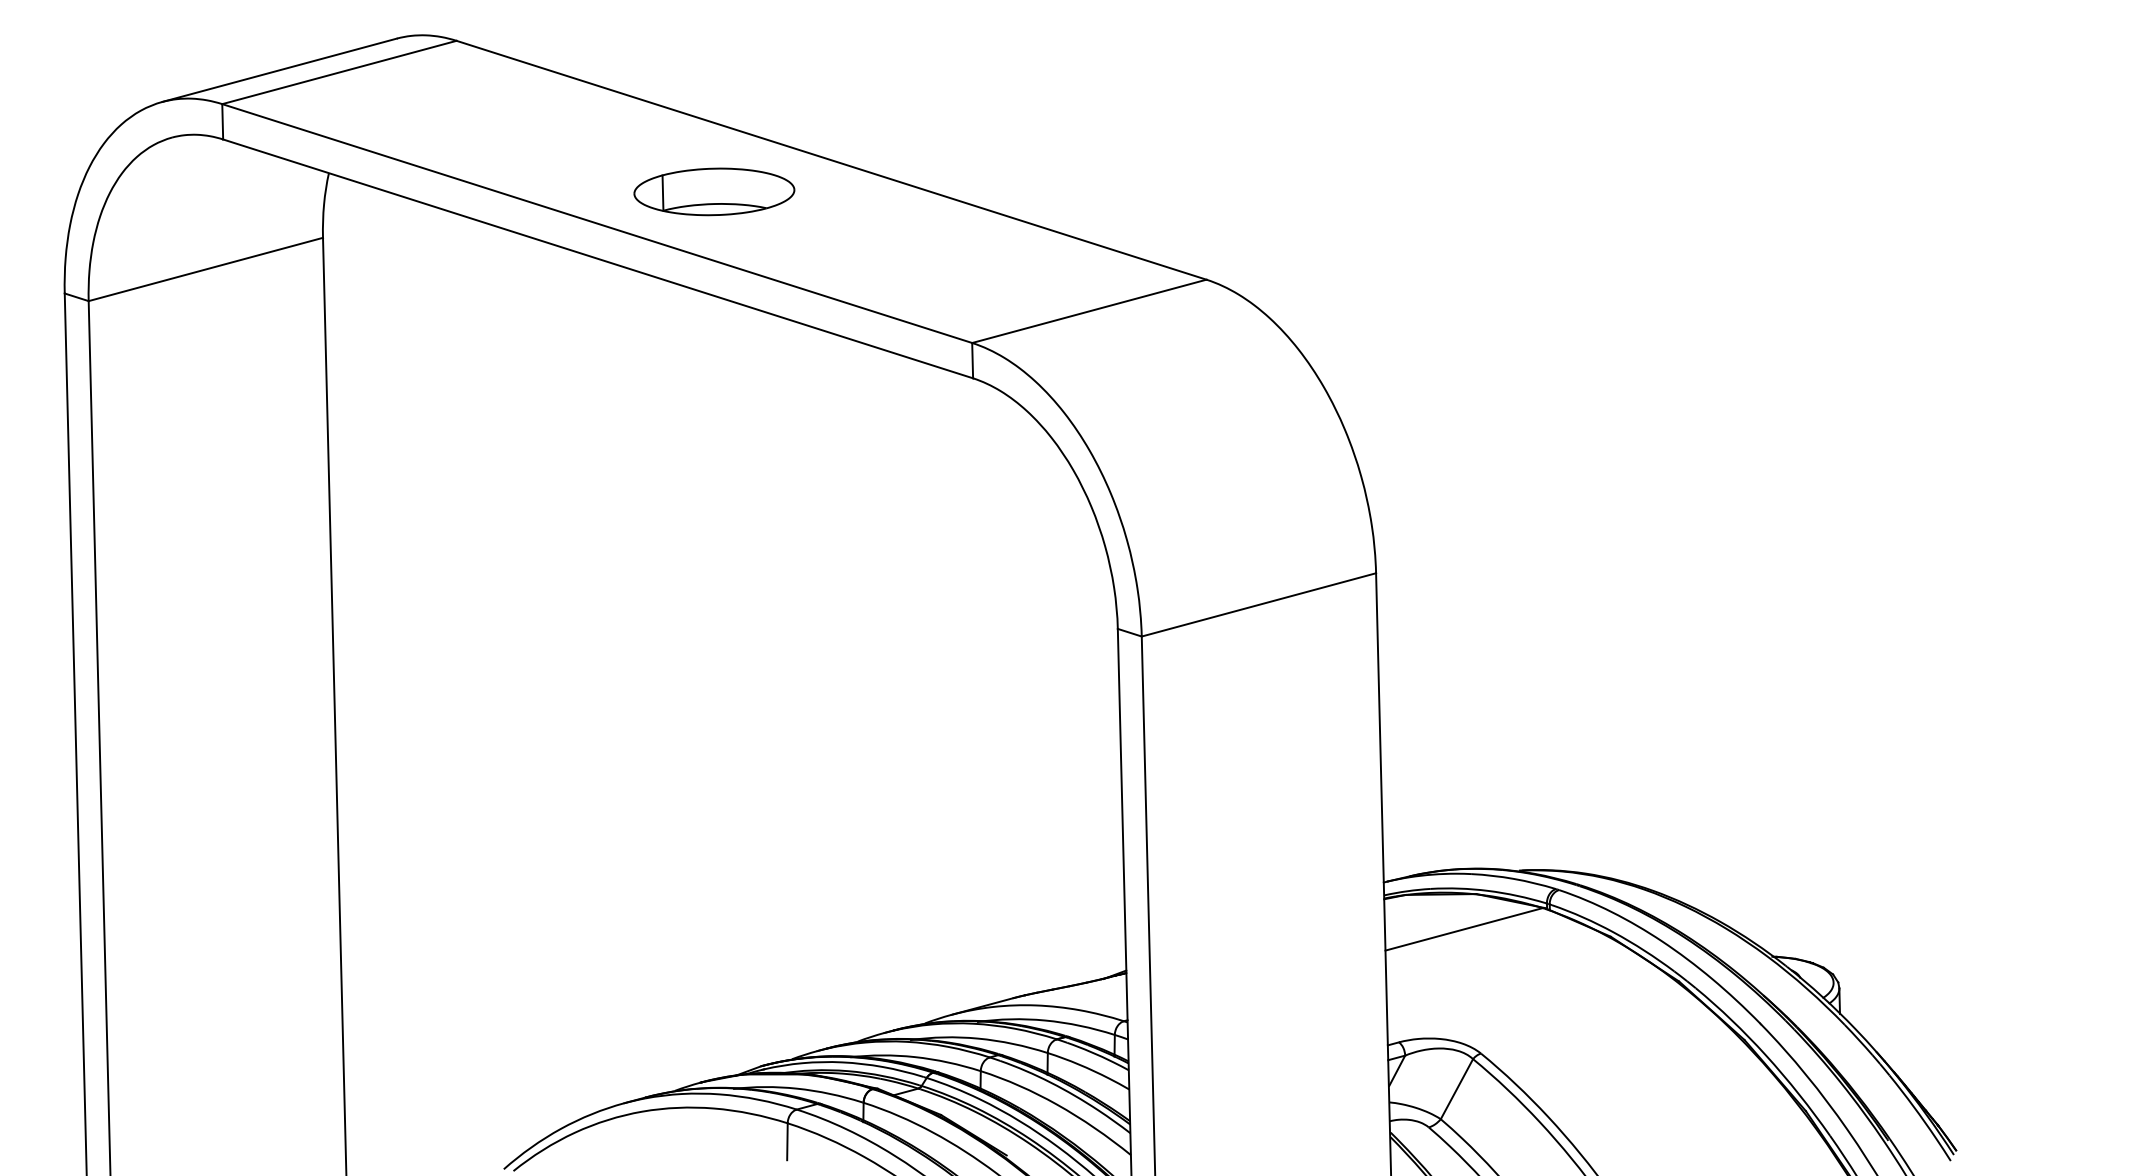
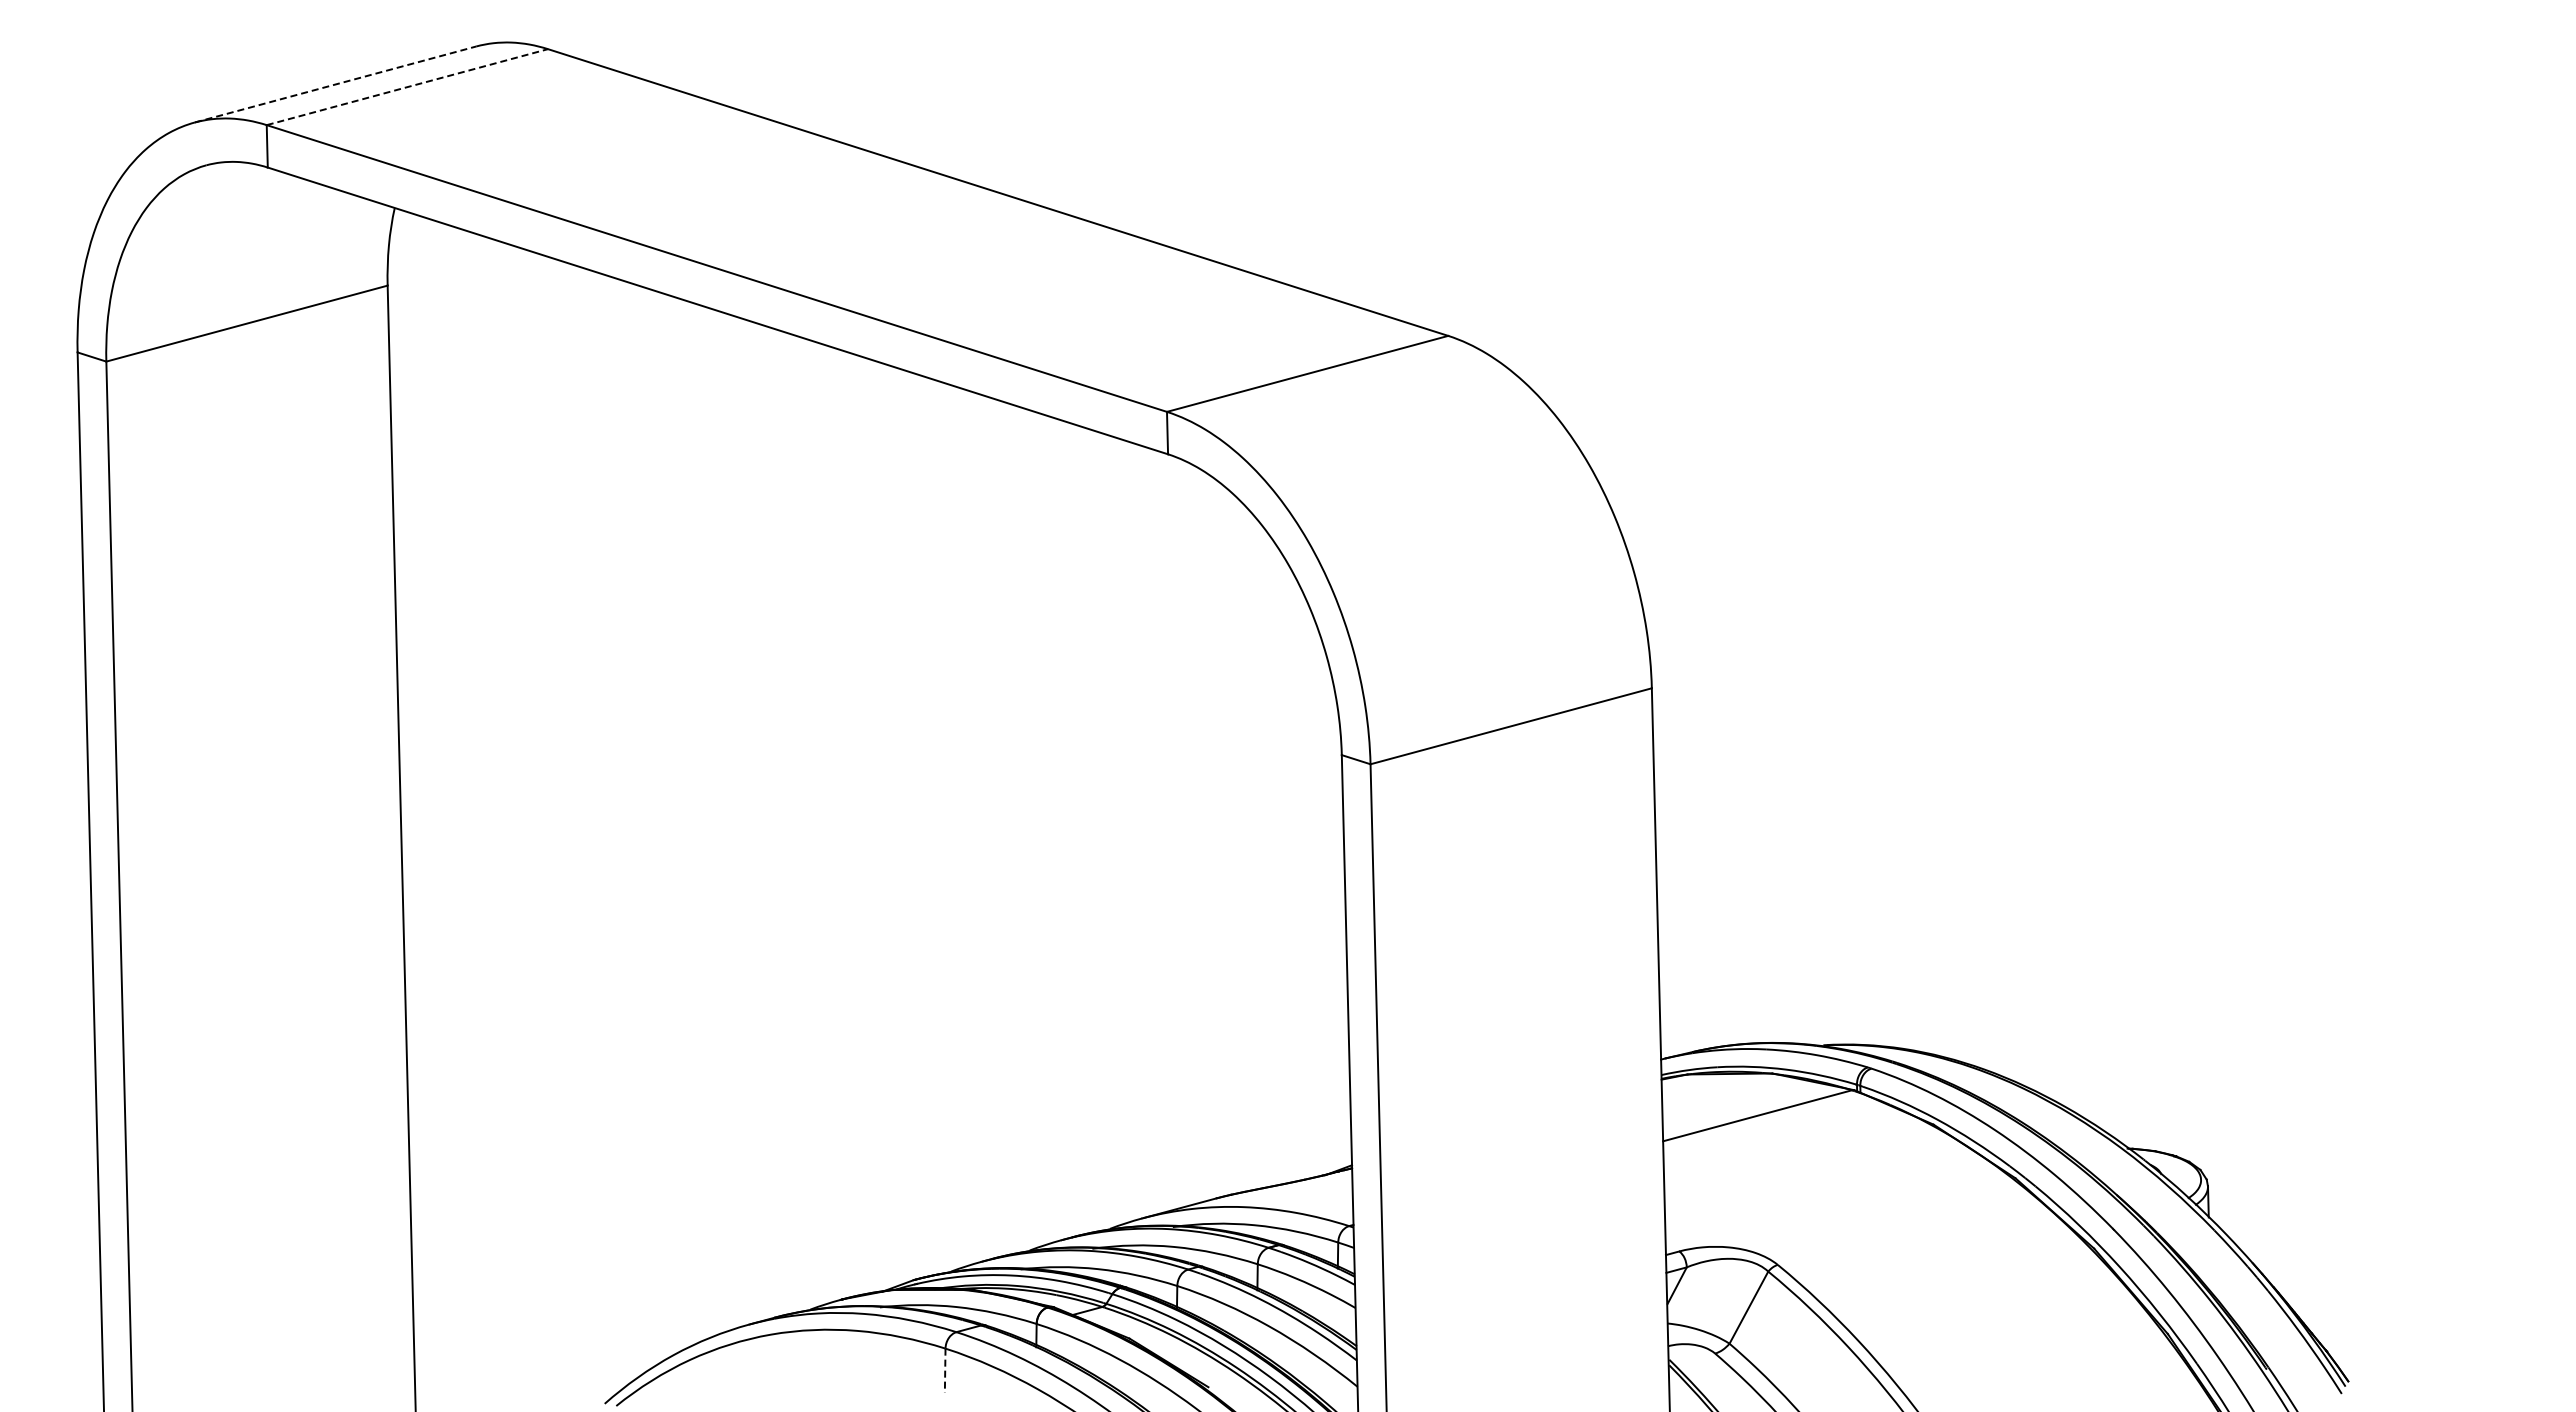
line: (279, 70) -> (335, 84), solid -> dashed
line: (339, 72) -> (407, 87), solid -> dashed
part: (714, 191) -> (857, 230), removed
line: (787, 1142) -> (945, 1371), solid -> dashed

